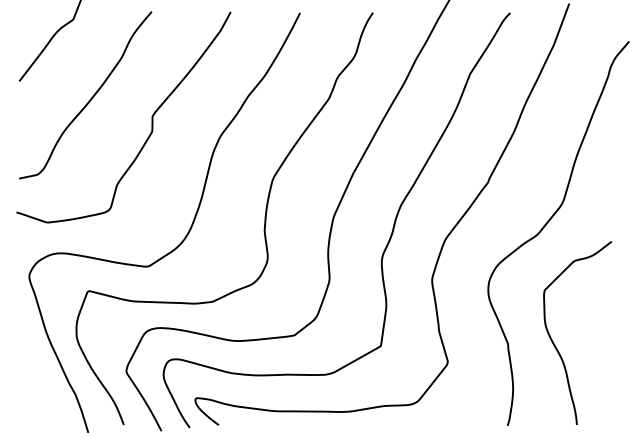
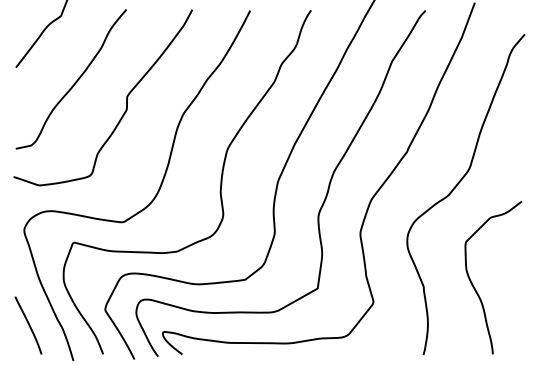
curve: (556, 346) -> (475, 288), moved
curve: (34, 390) -> (28, 325), added

